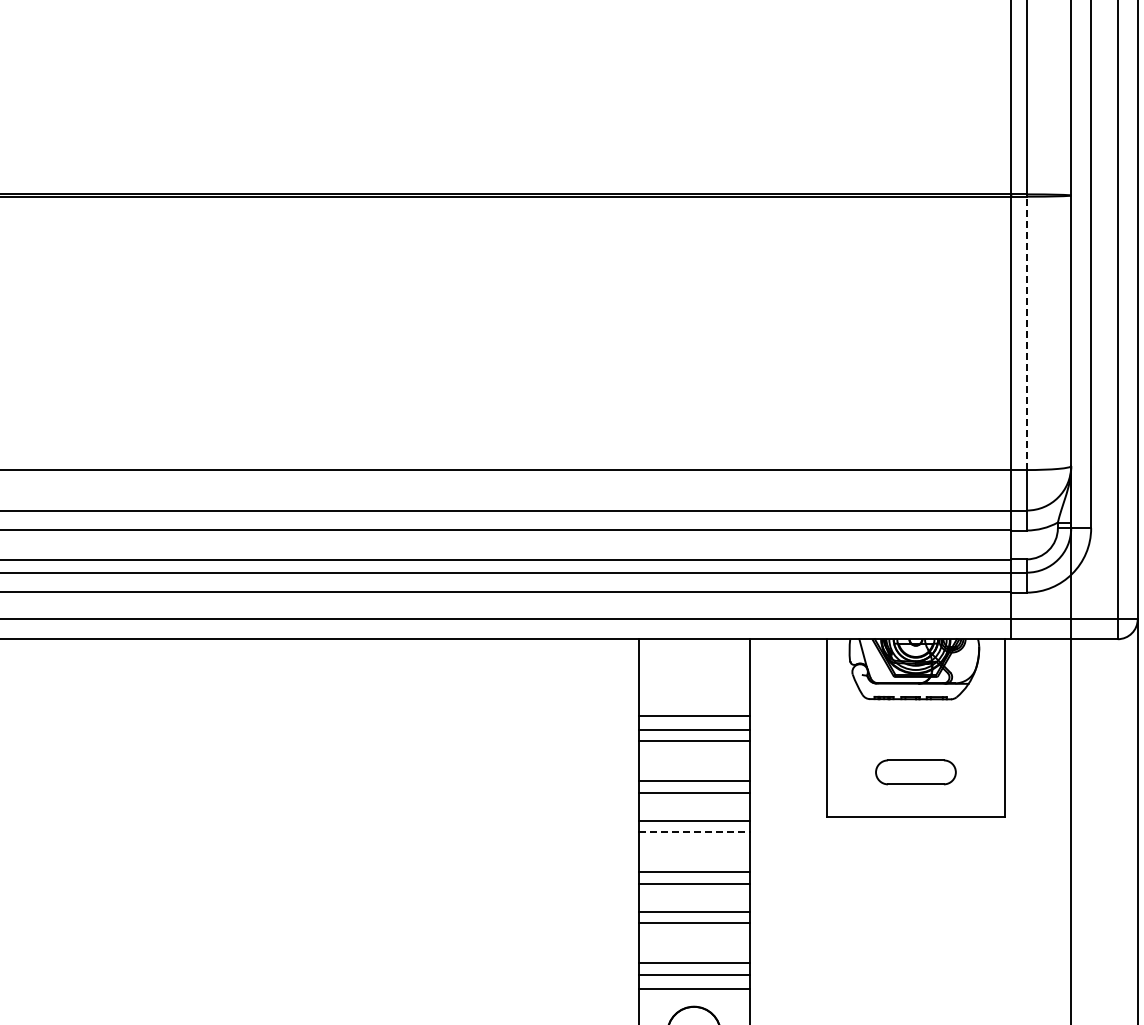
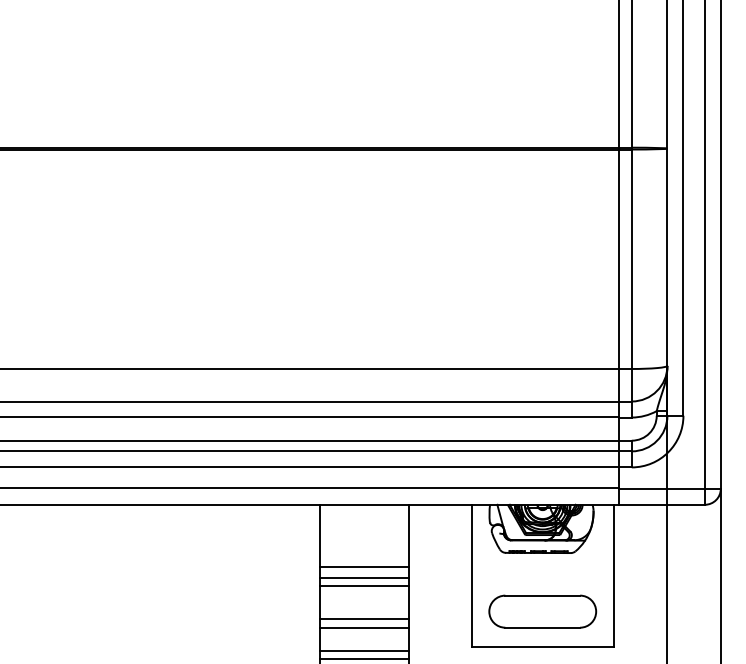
line: (1026, 333) -> (631, 259), dashed -> solid
part: (915, 772) -> (542, 611), size x1.67
line: (694, 831) -> (365, 659), dashed -> solid

